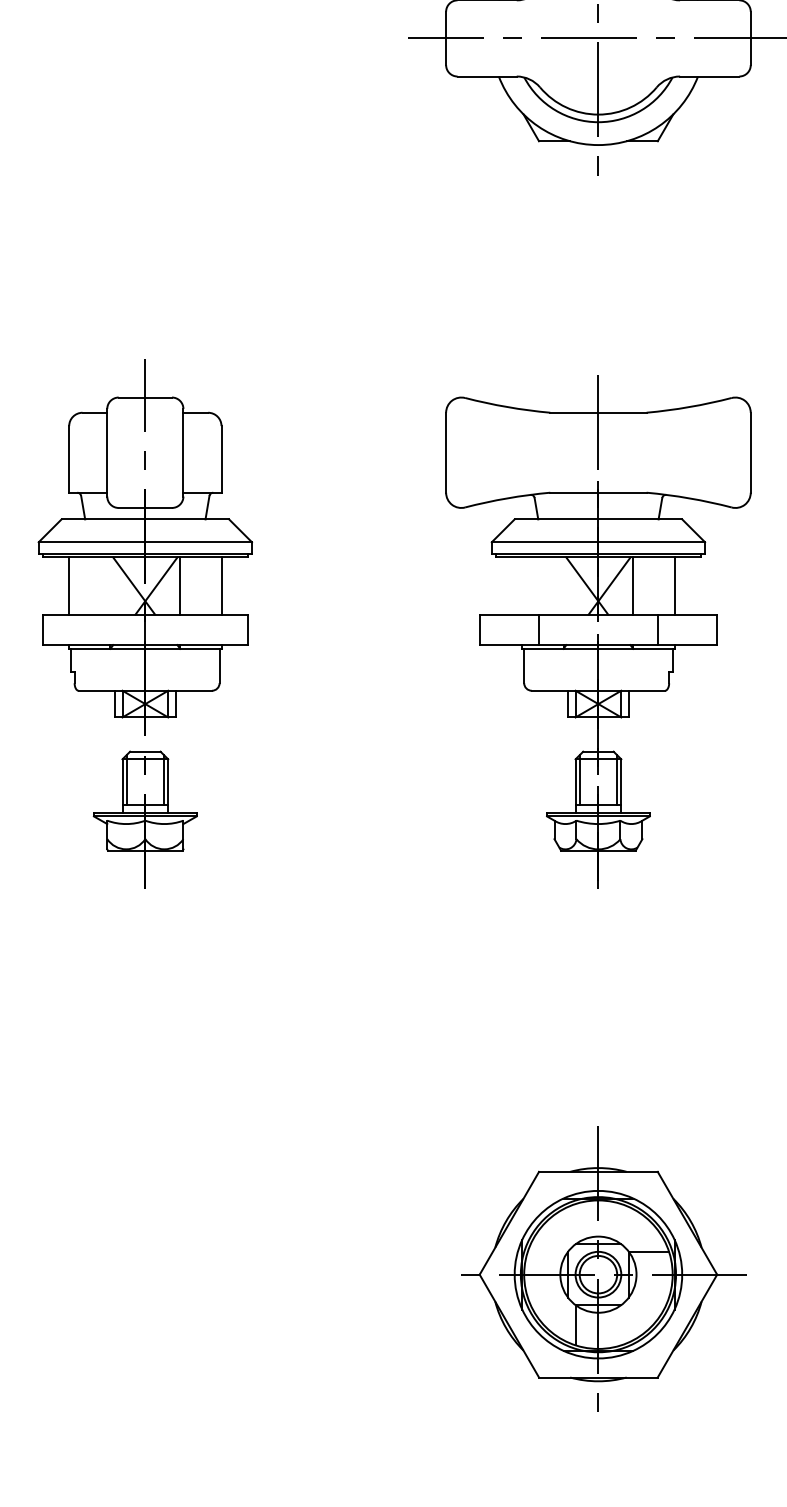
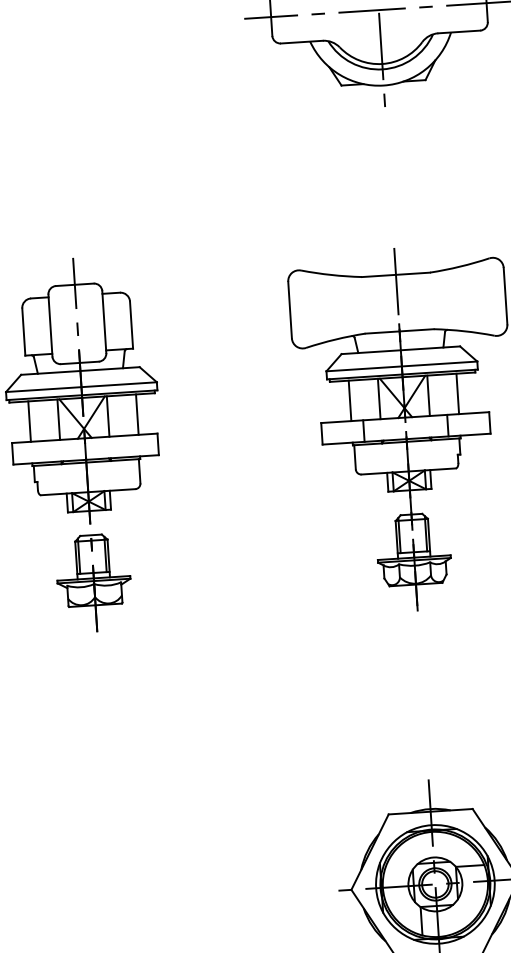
line: (110, 585) -> (58, 419), added
line: (522, 585) -> (350, 400), added
line: (563, 585) -> (379, 398), added

